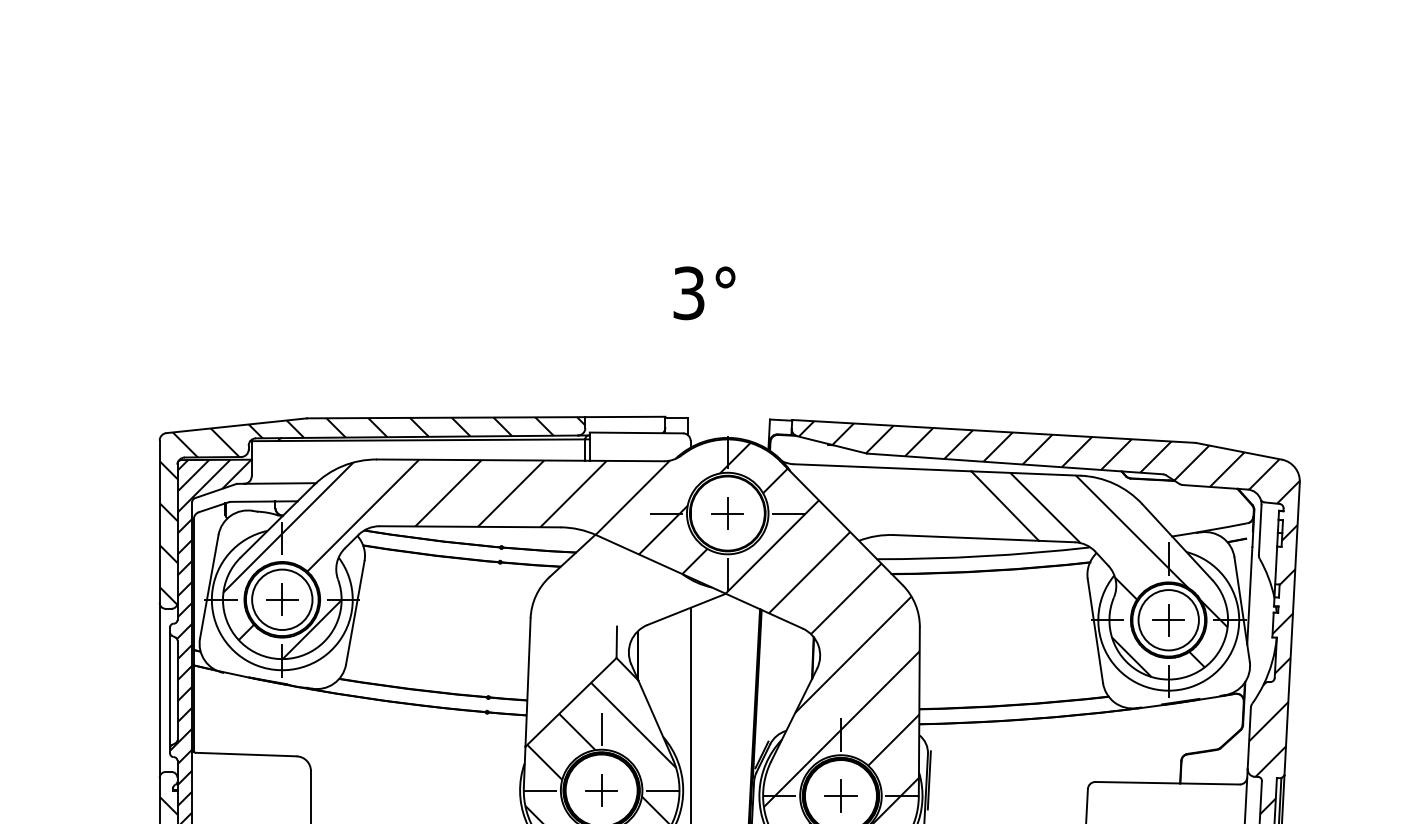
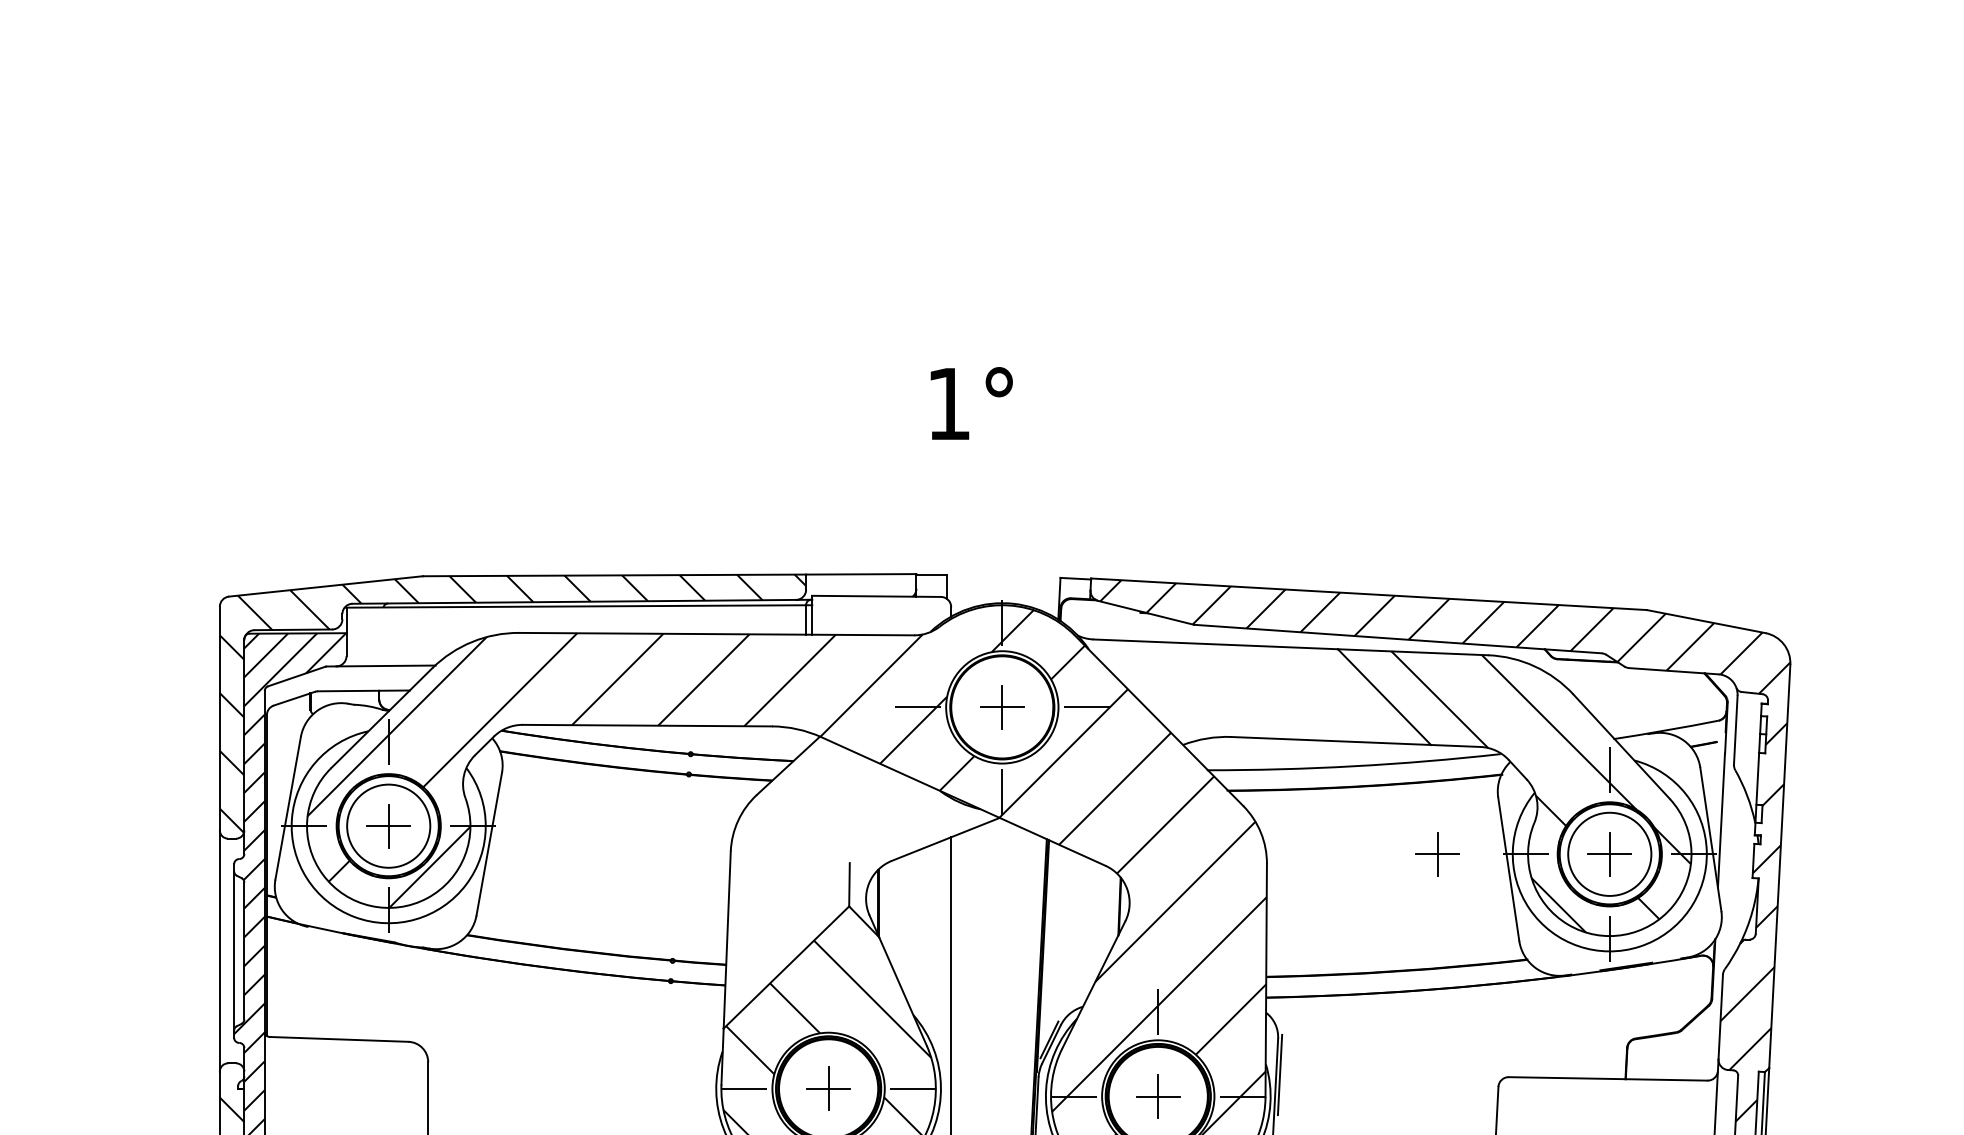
text: (688, 293) -> (948, 404), 3° -> 1°
part: (1043, 620) -> (1437, 854), added
line: (601, 729) -> (828, 1004), removed

